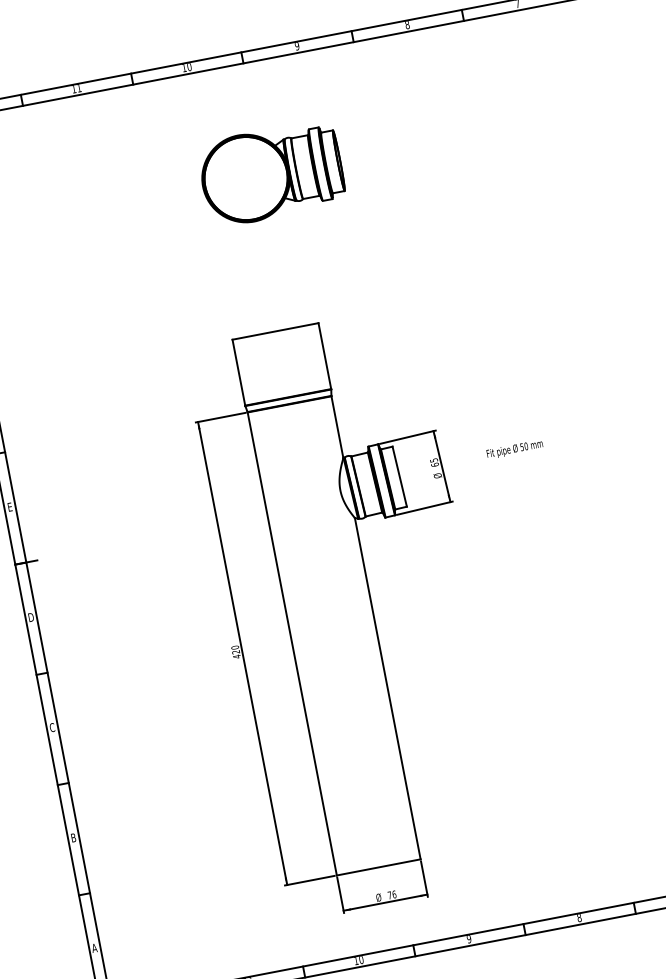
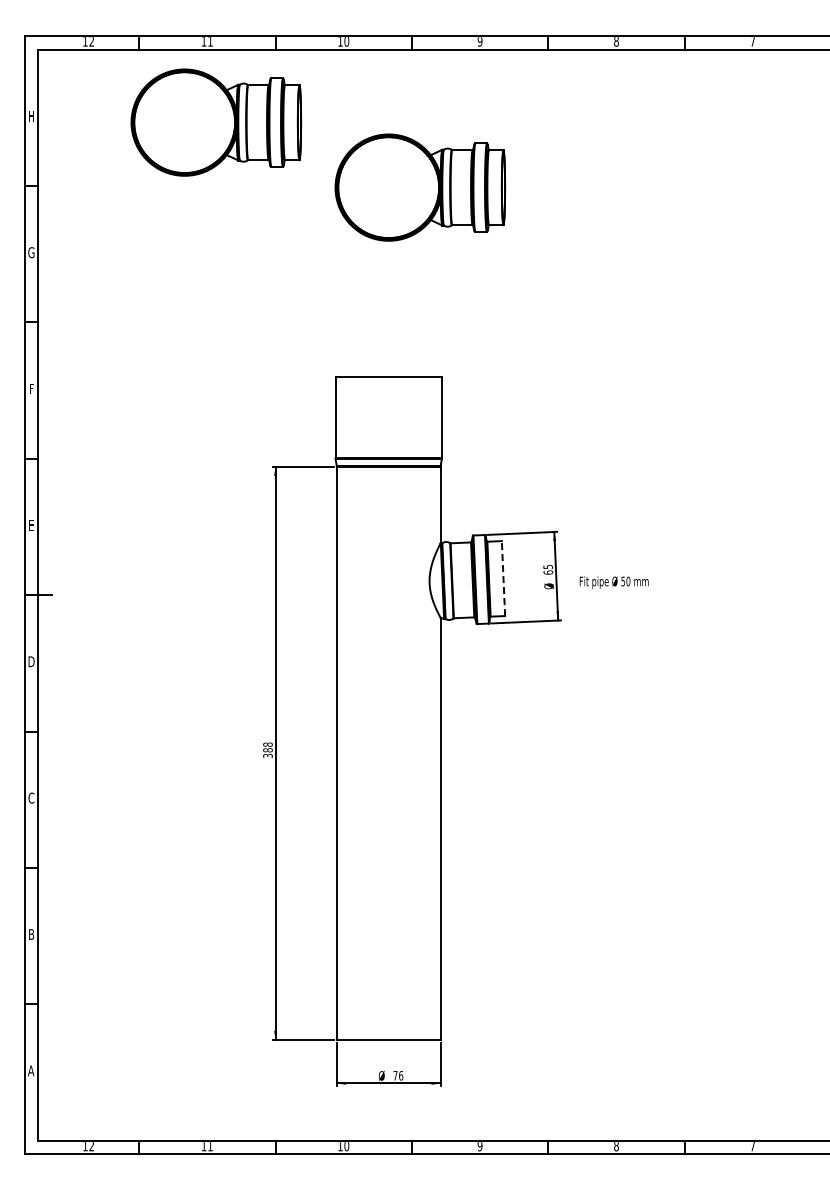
part: (96, 152) -> (216, 122), added
text: (514, 449) -> (613, 582), moved
line: (399, 476) -> (503, 578), solid -> dashed
text: (235, 652) -> (267, 750), 420 -> 388

